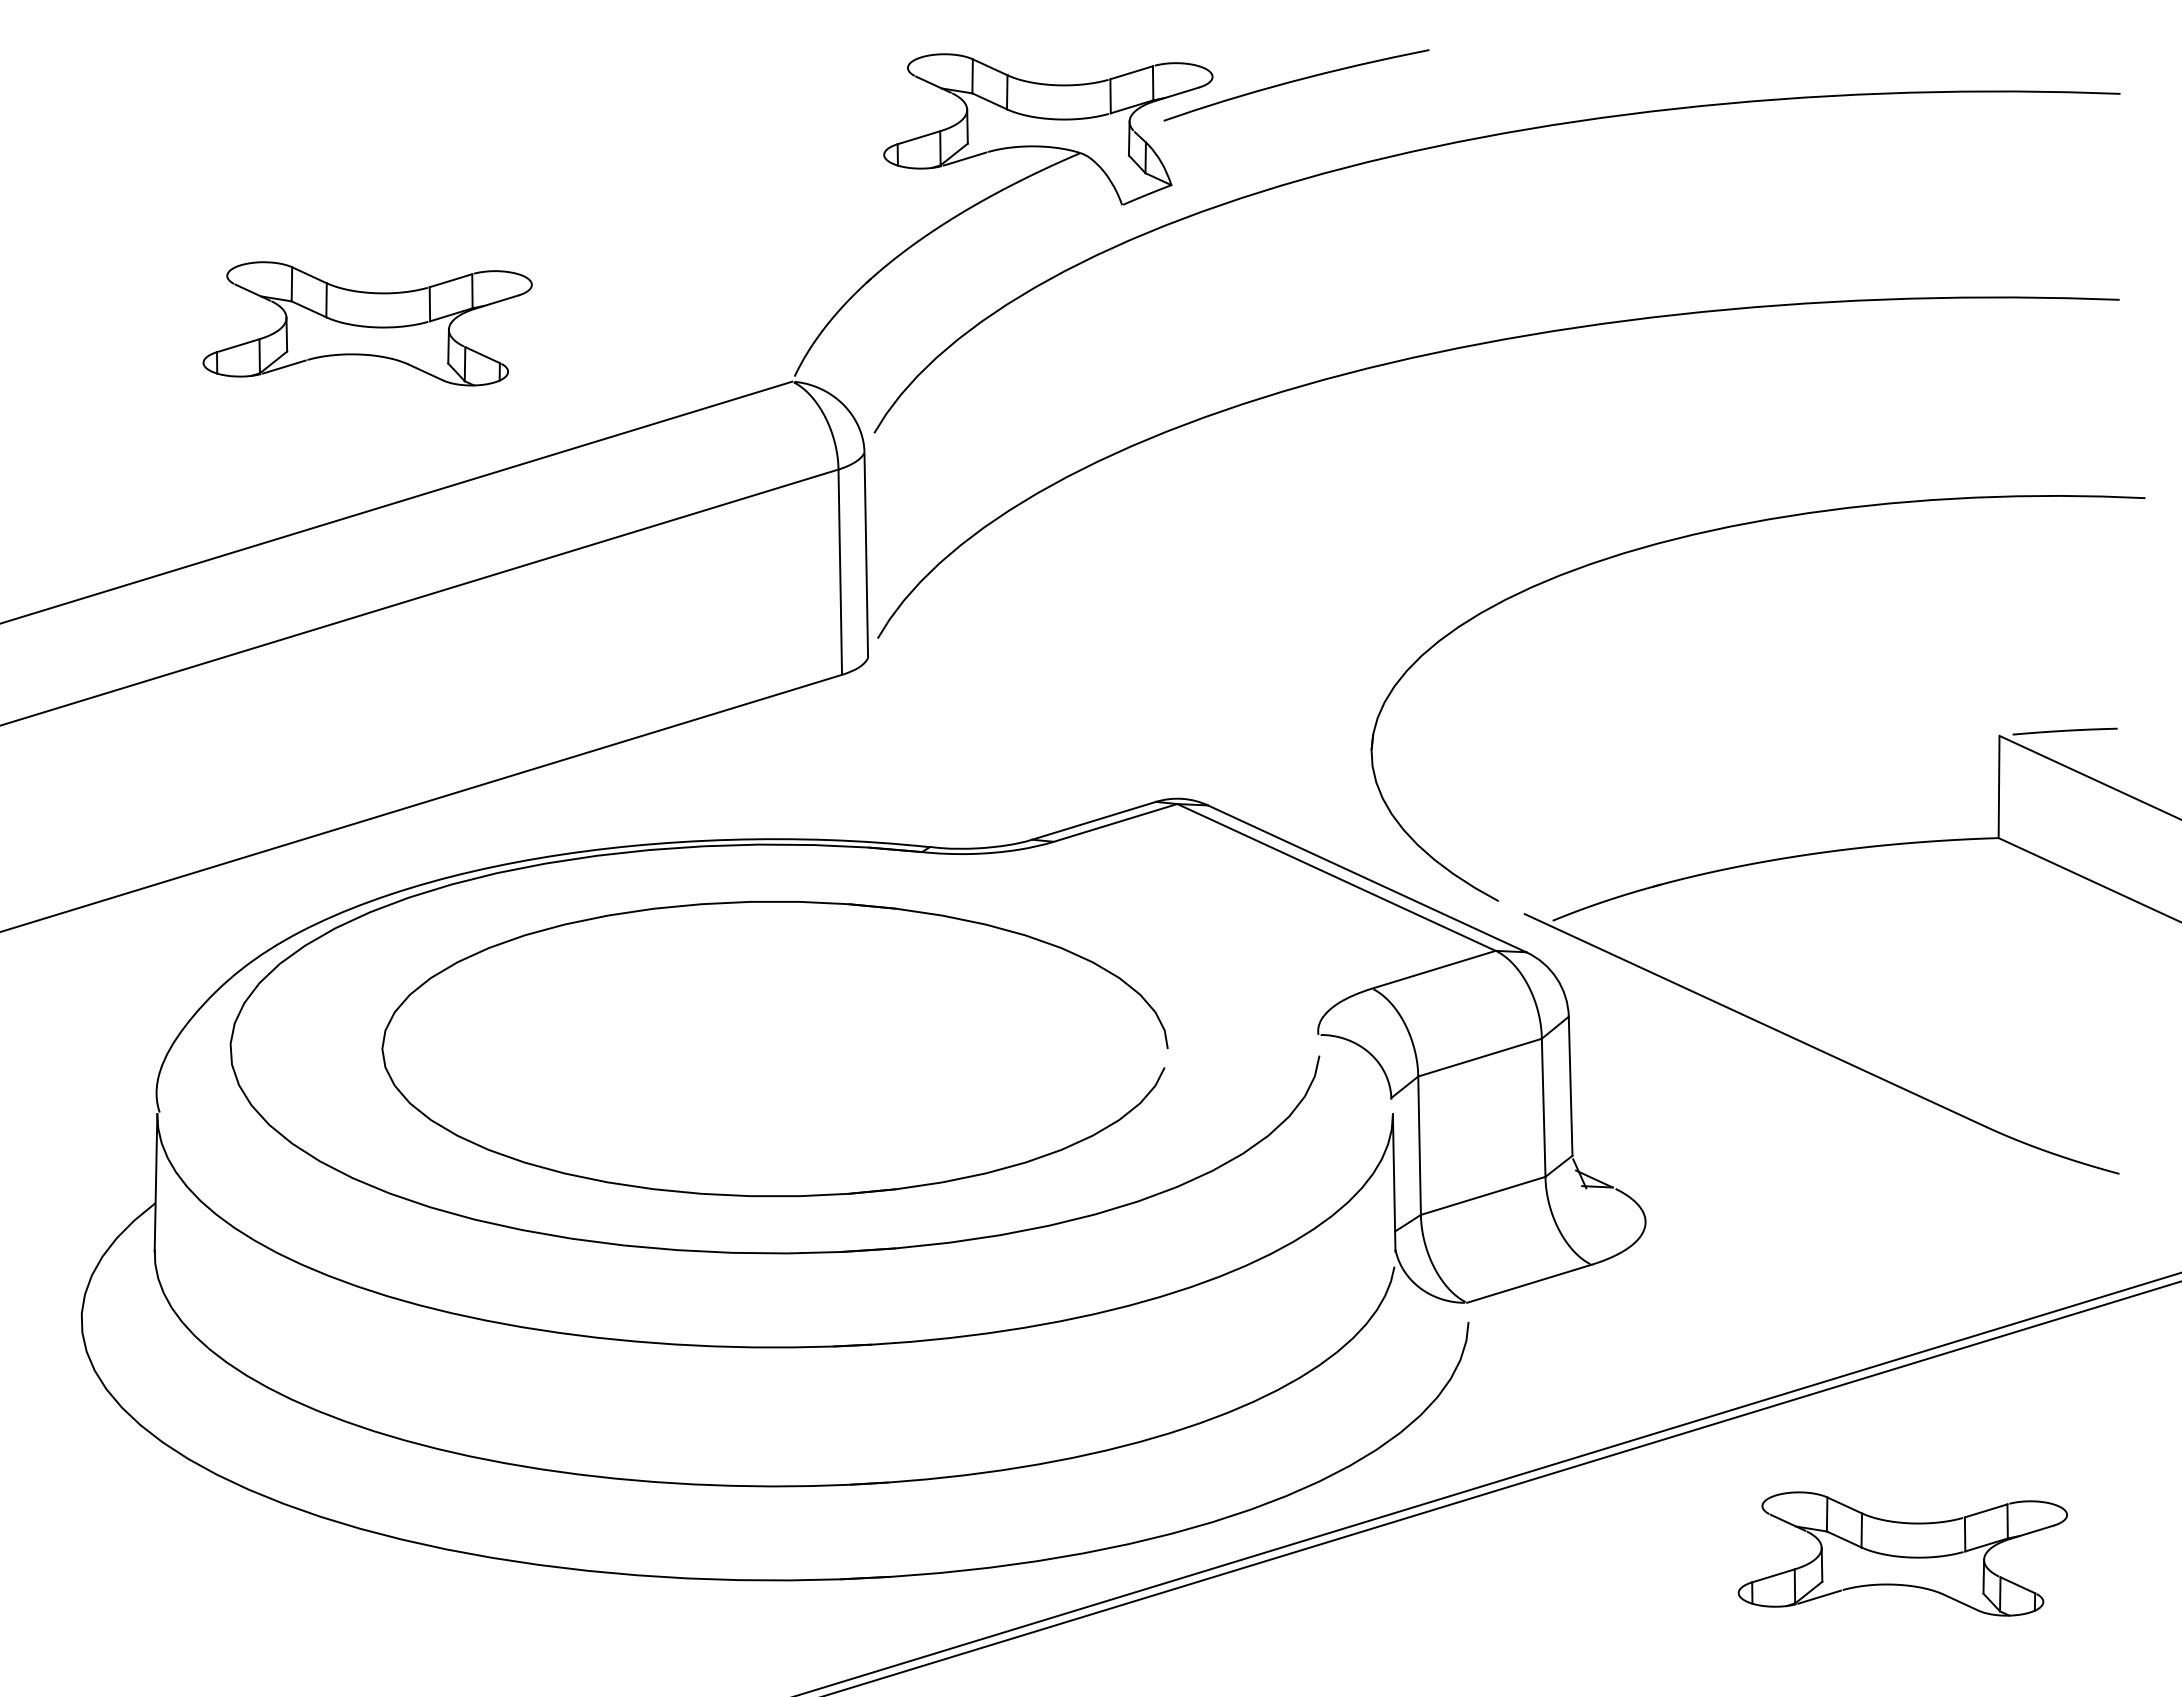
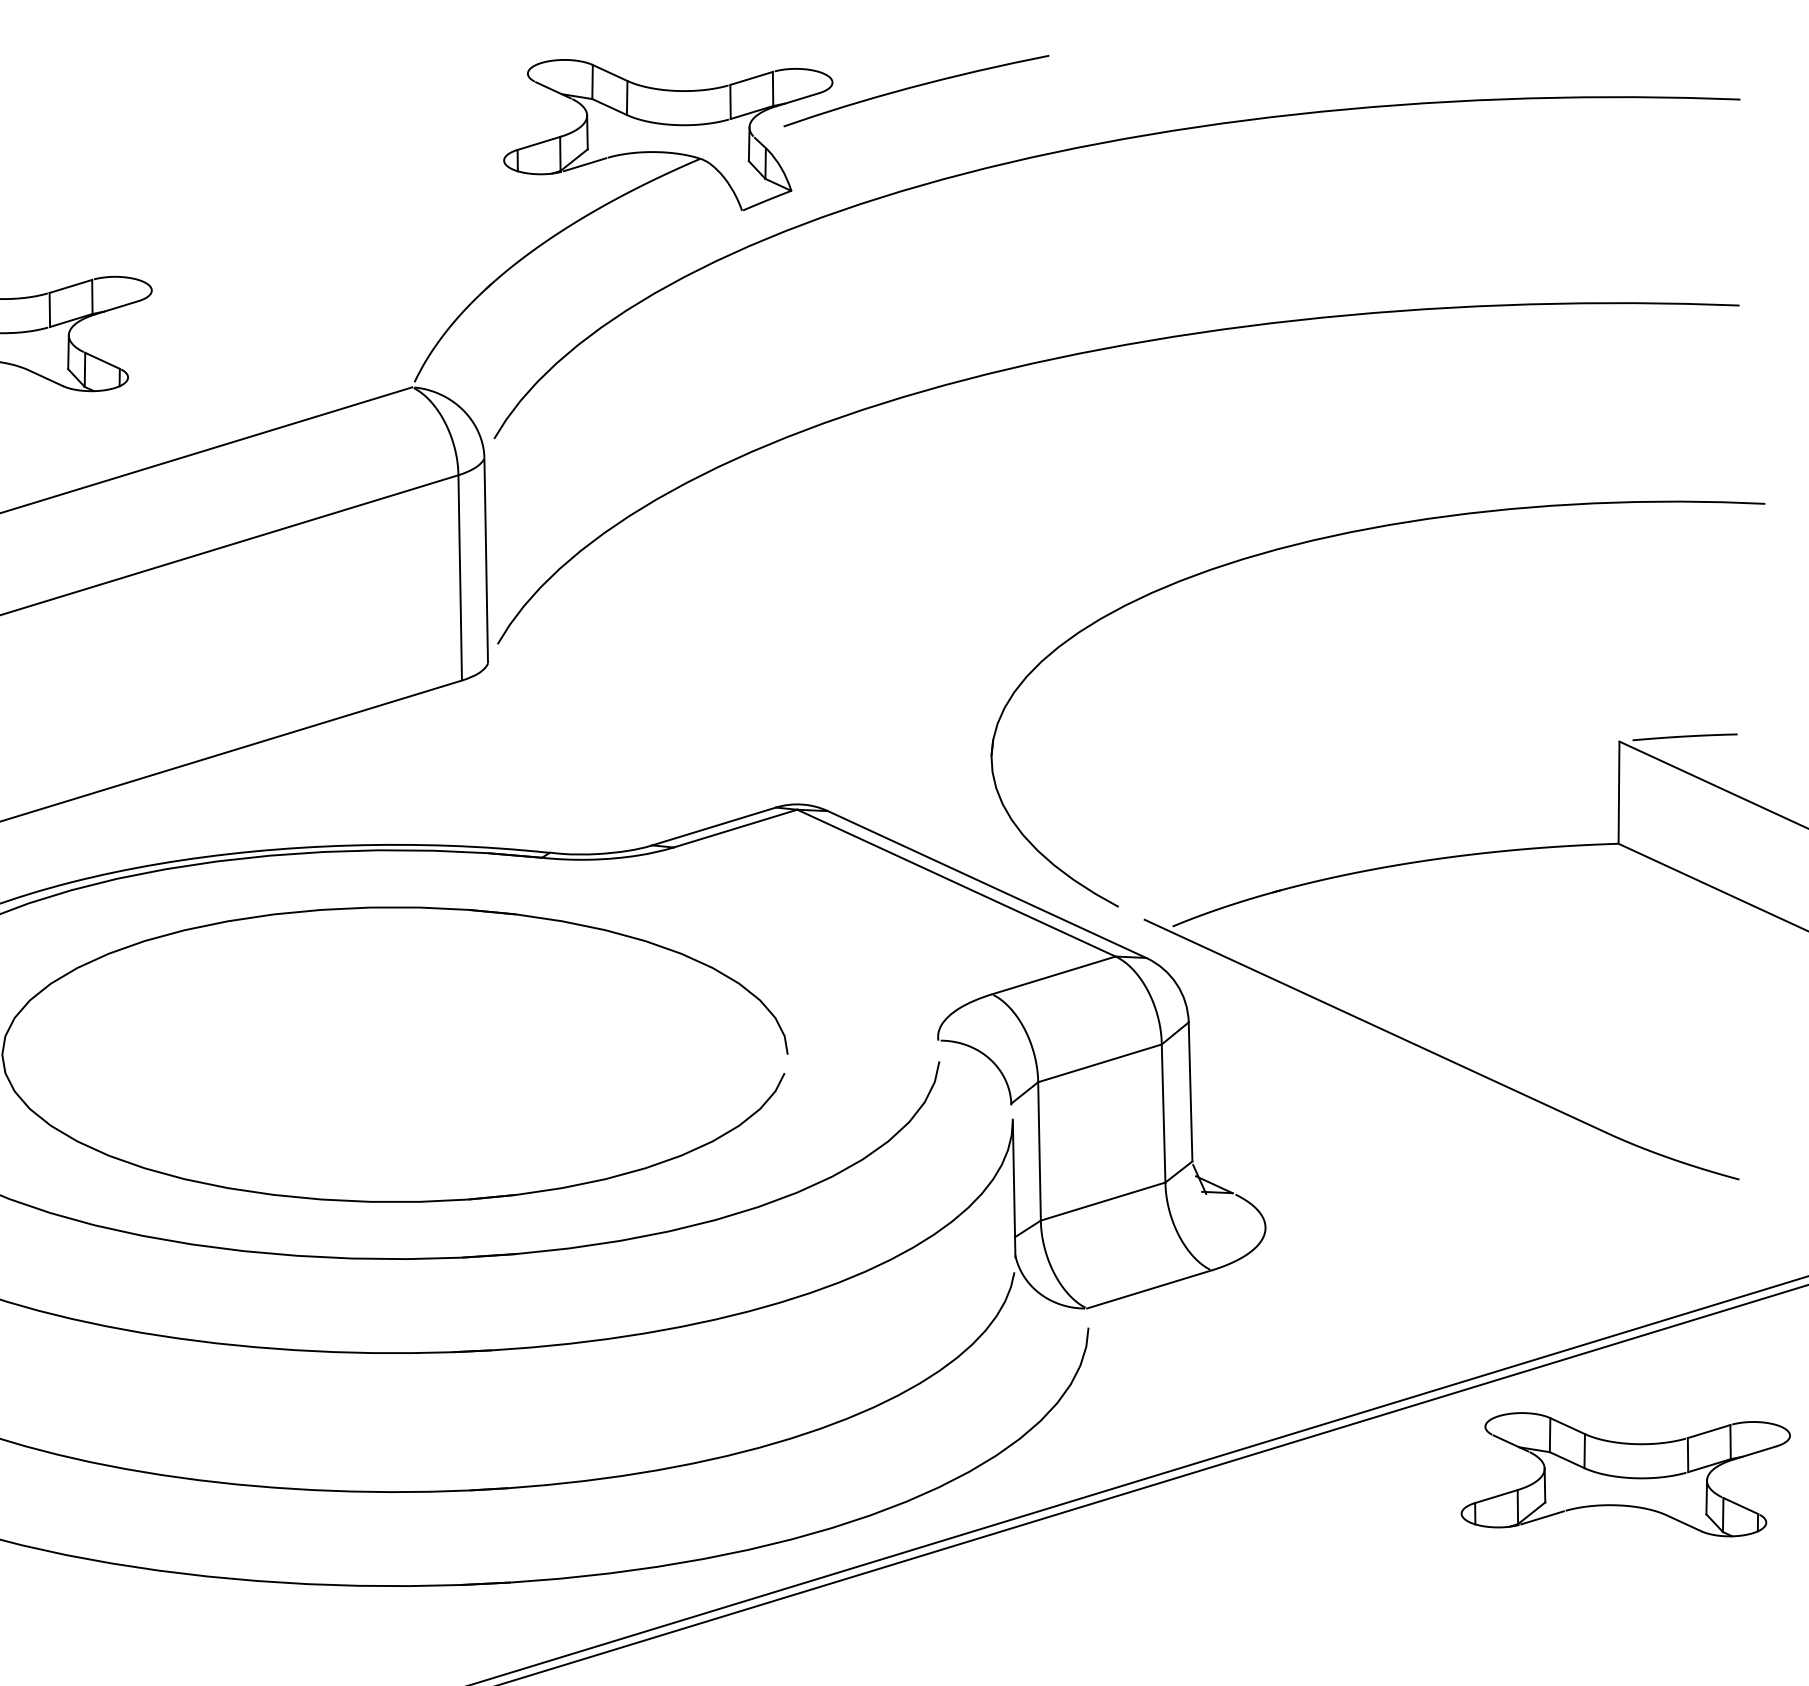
part: (1902, 1553) -> (1625, 1474), moved

